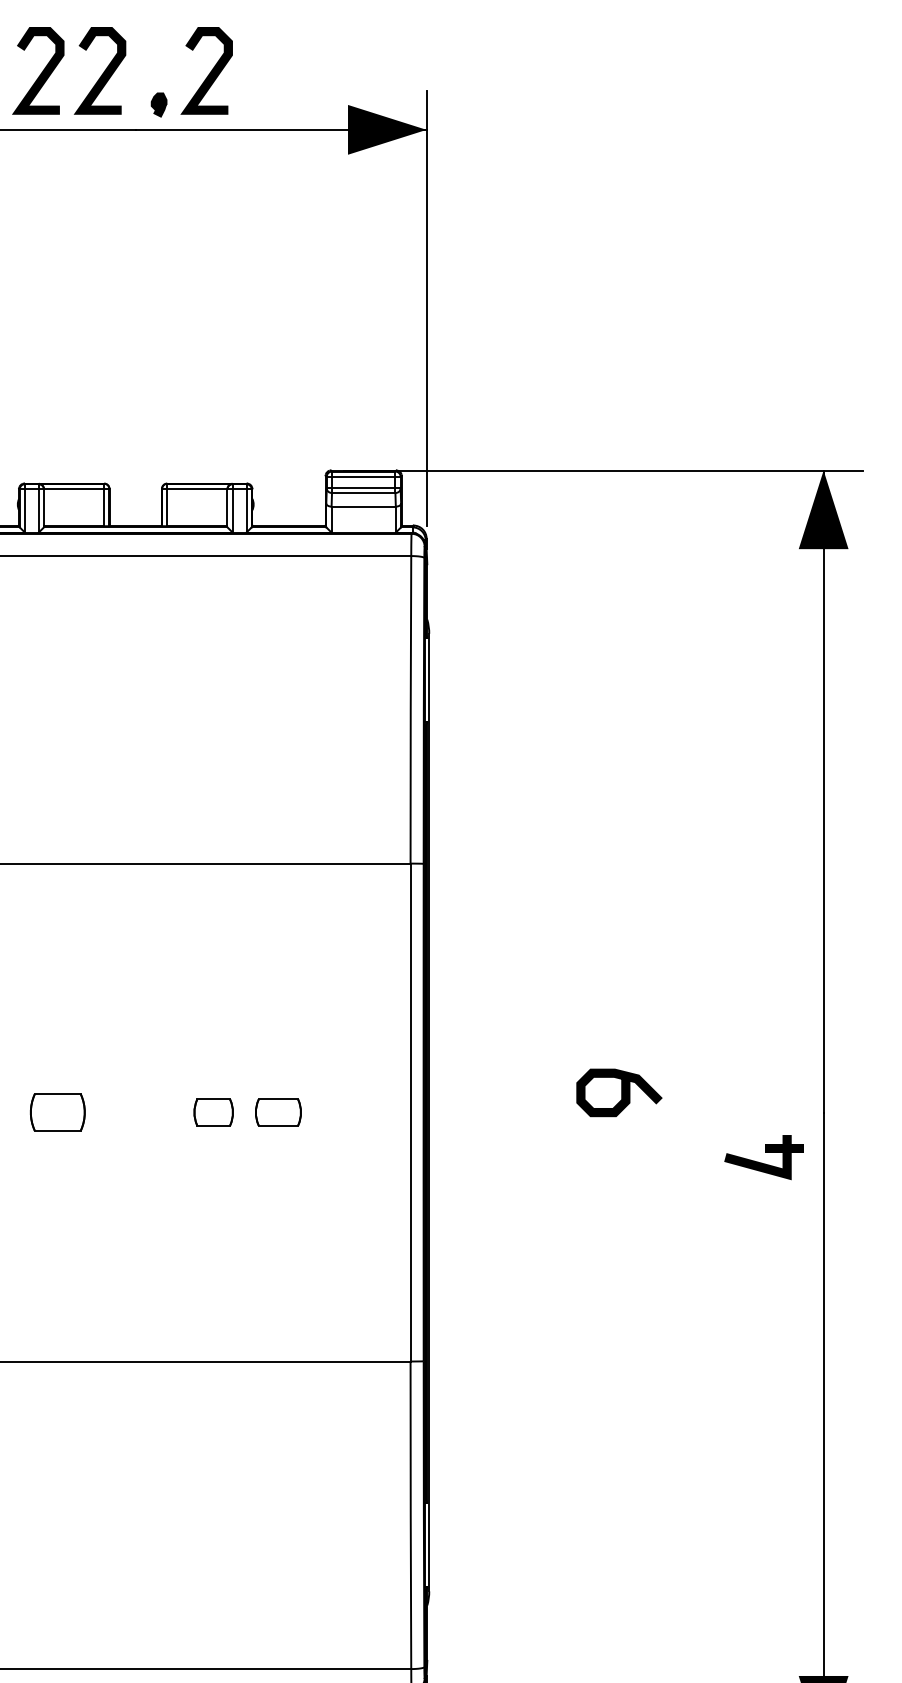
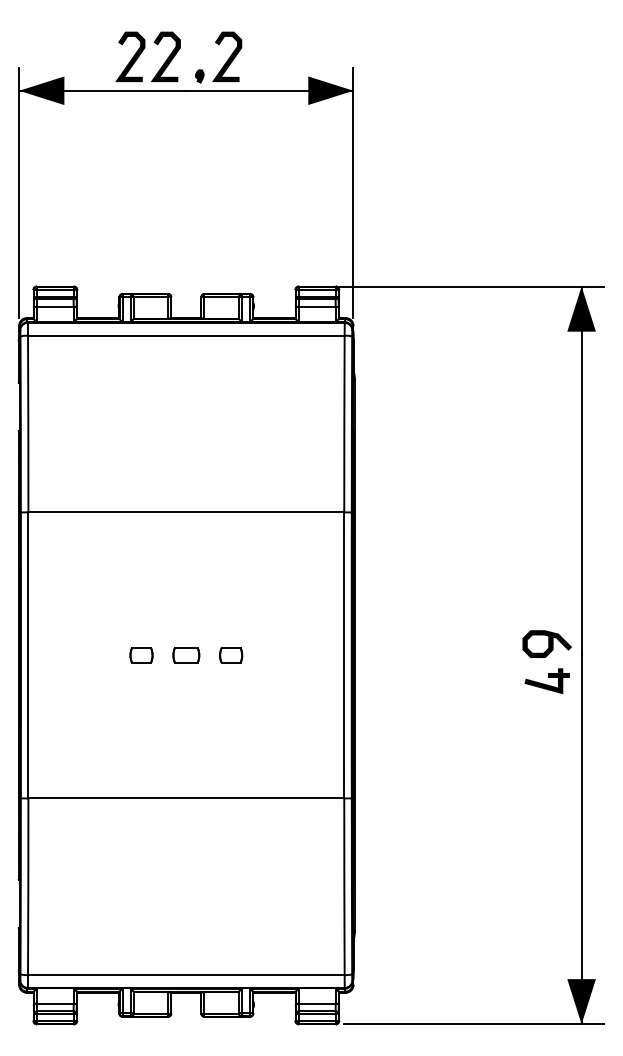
curve: (621, 1091) -> (548, 643), moved
part: (57, 1112) -> (141, 655), size x0.71
part: (278, 1112) -> (186, 655), moved

